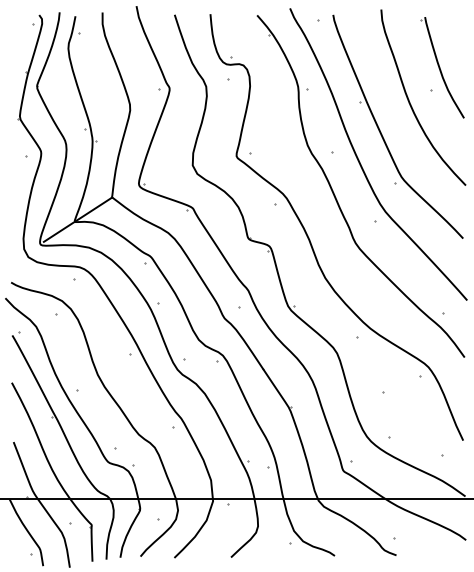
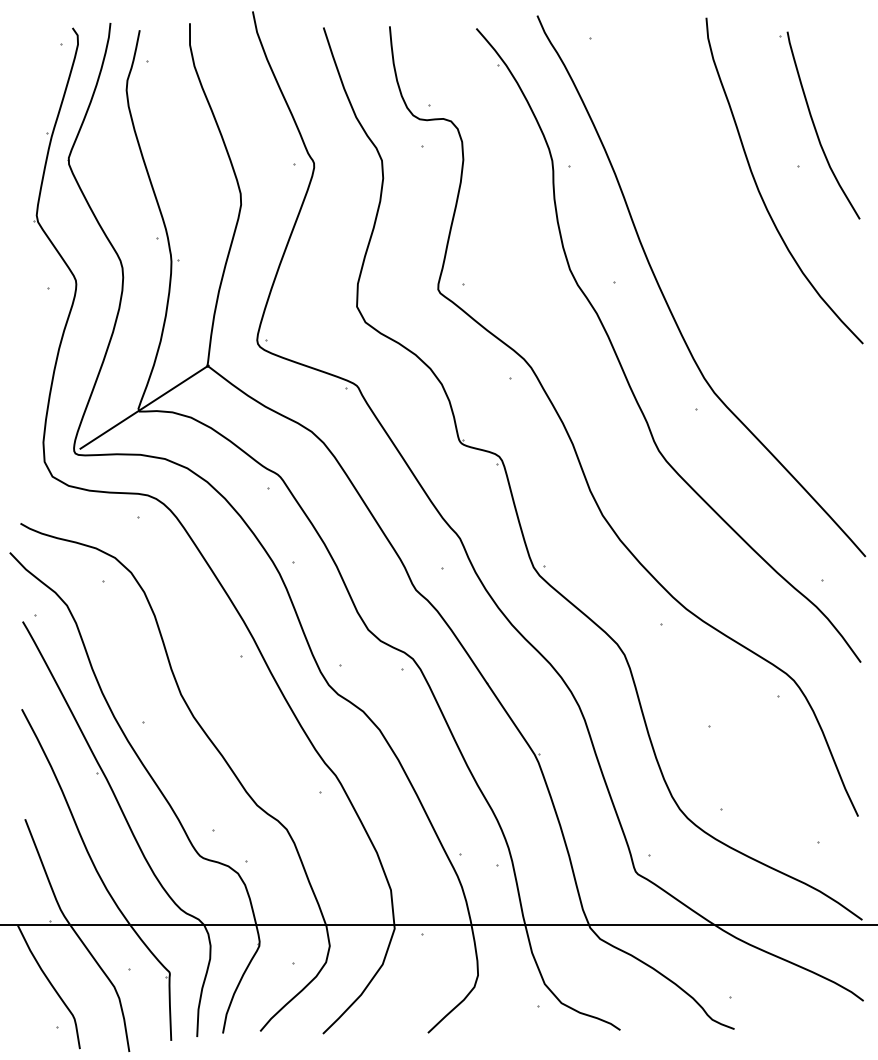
part: (382, 134) -> (708, 249), removed

